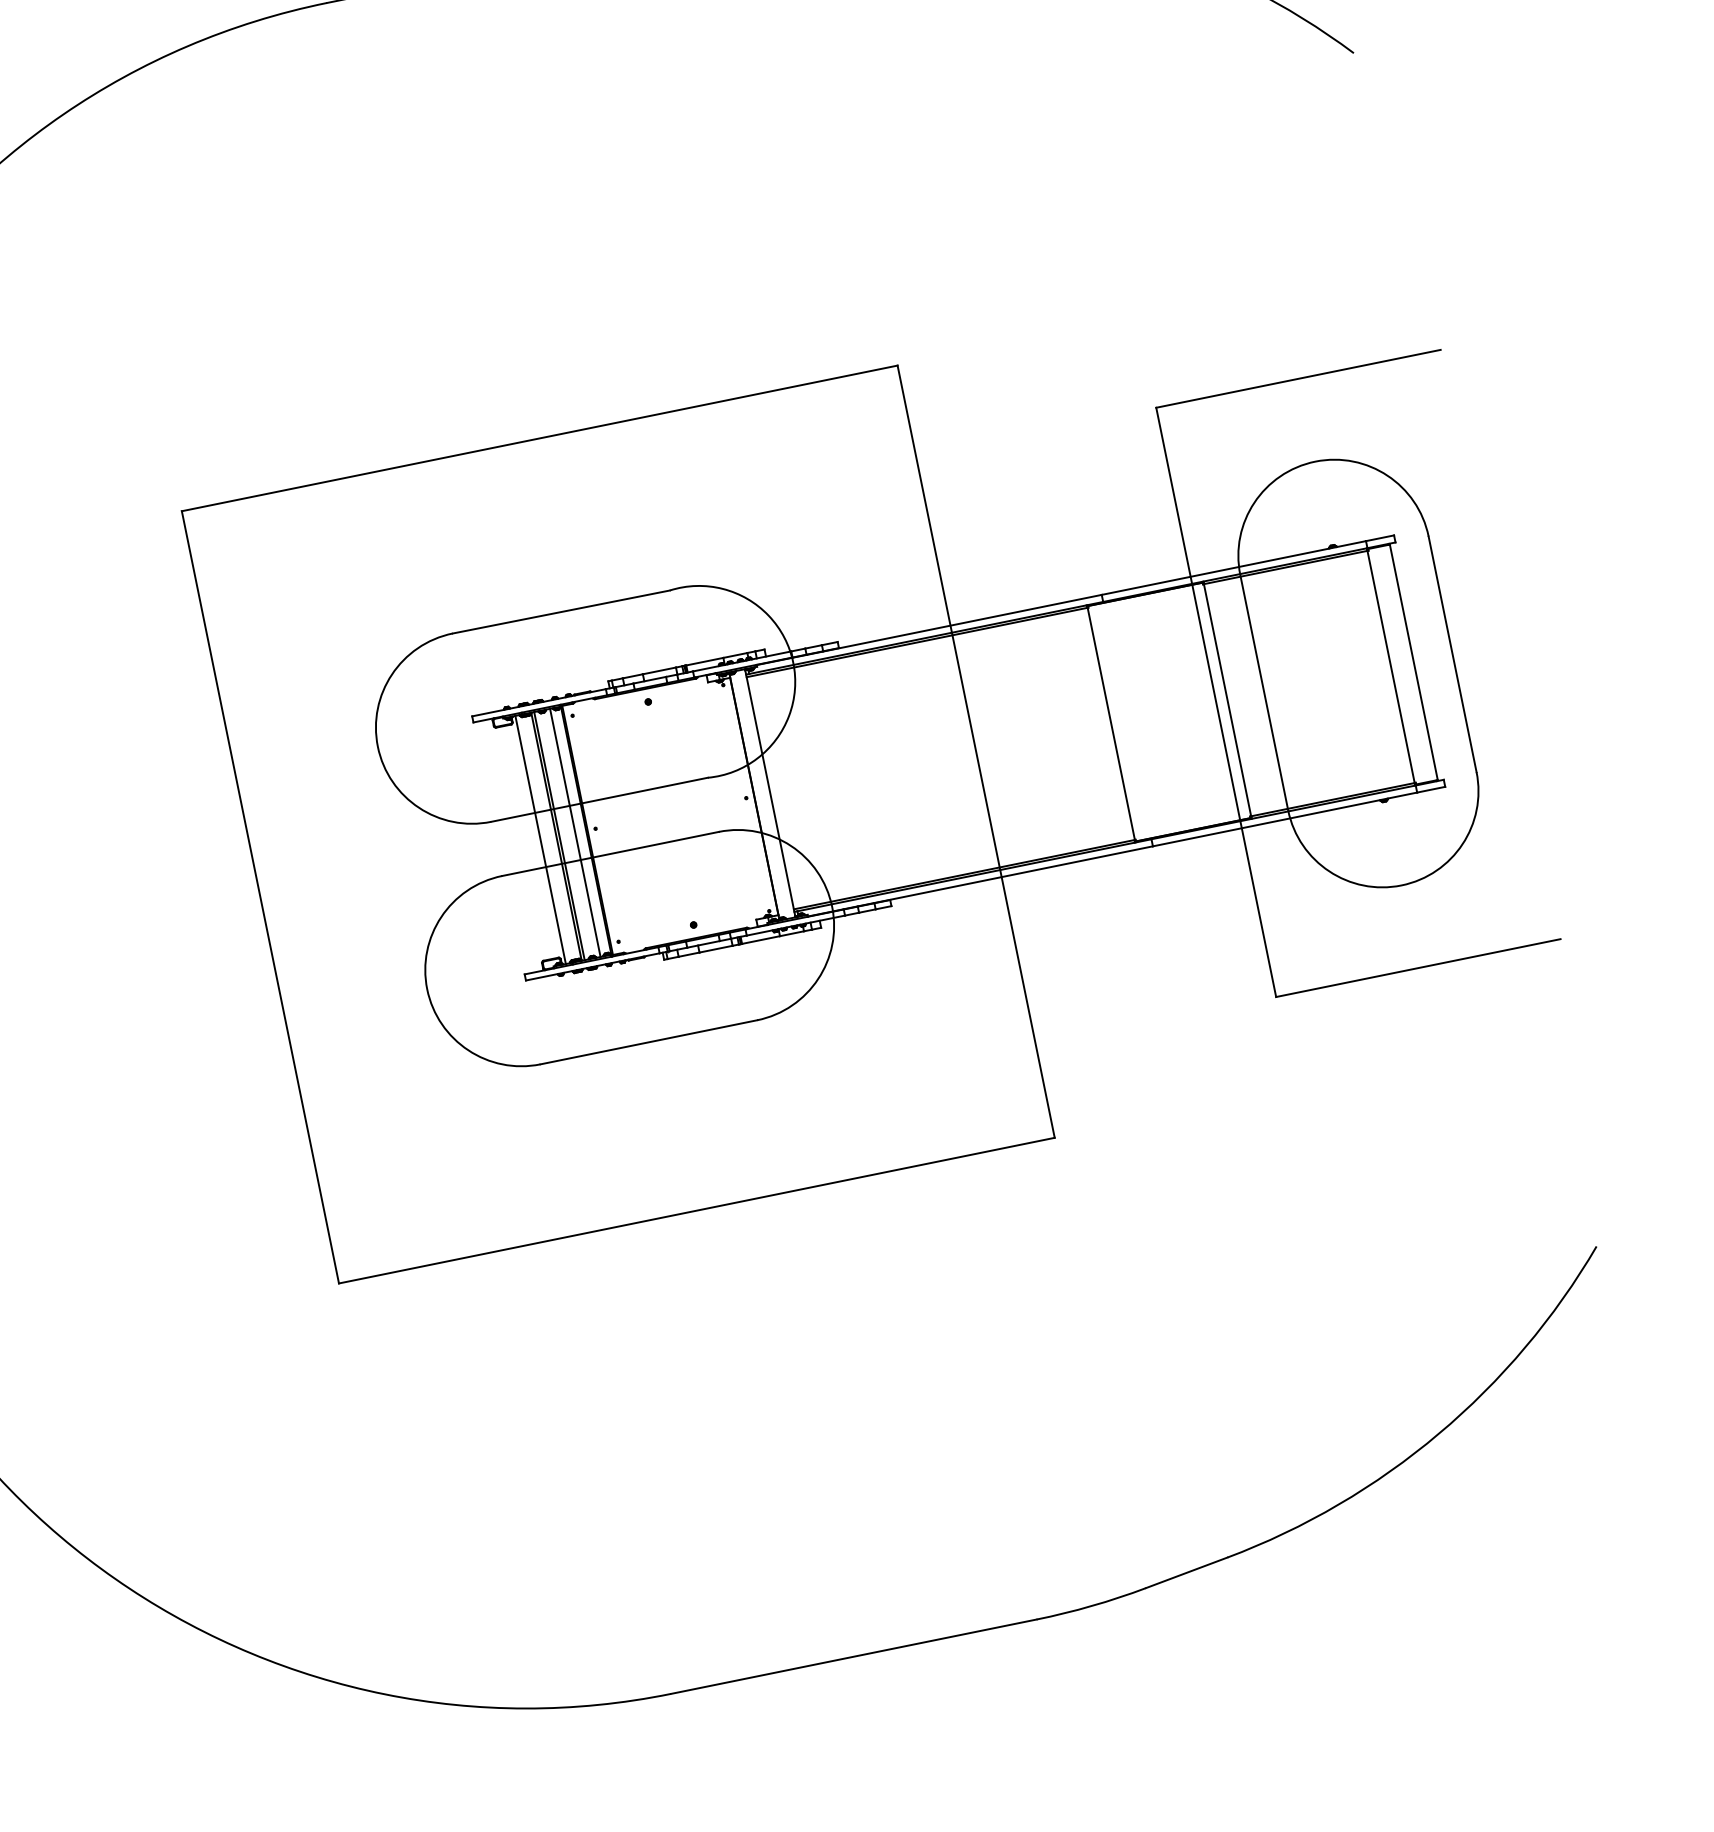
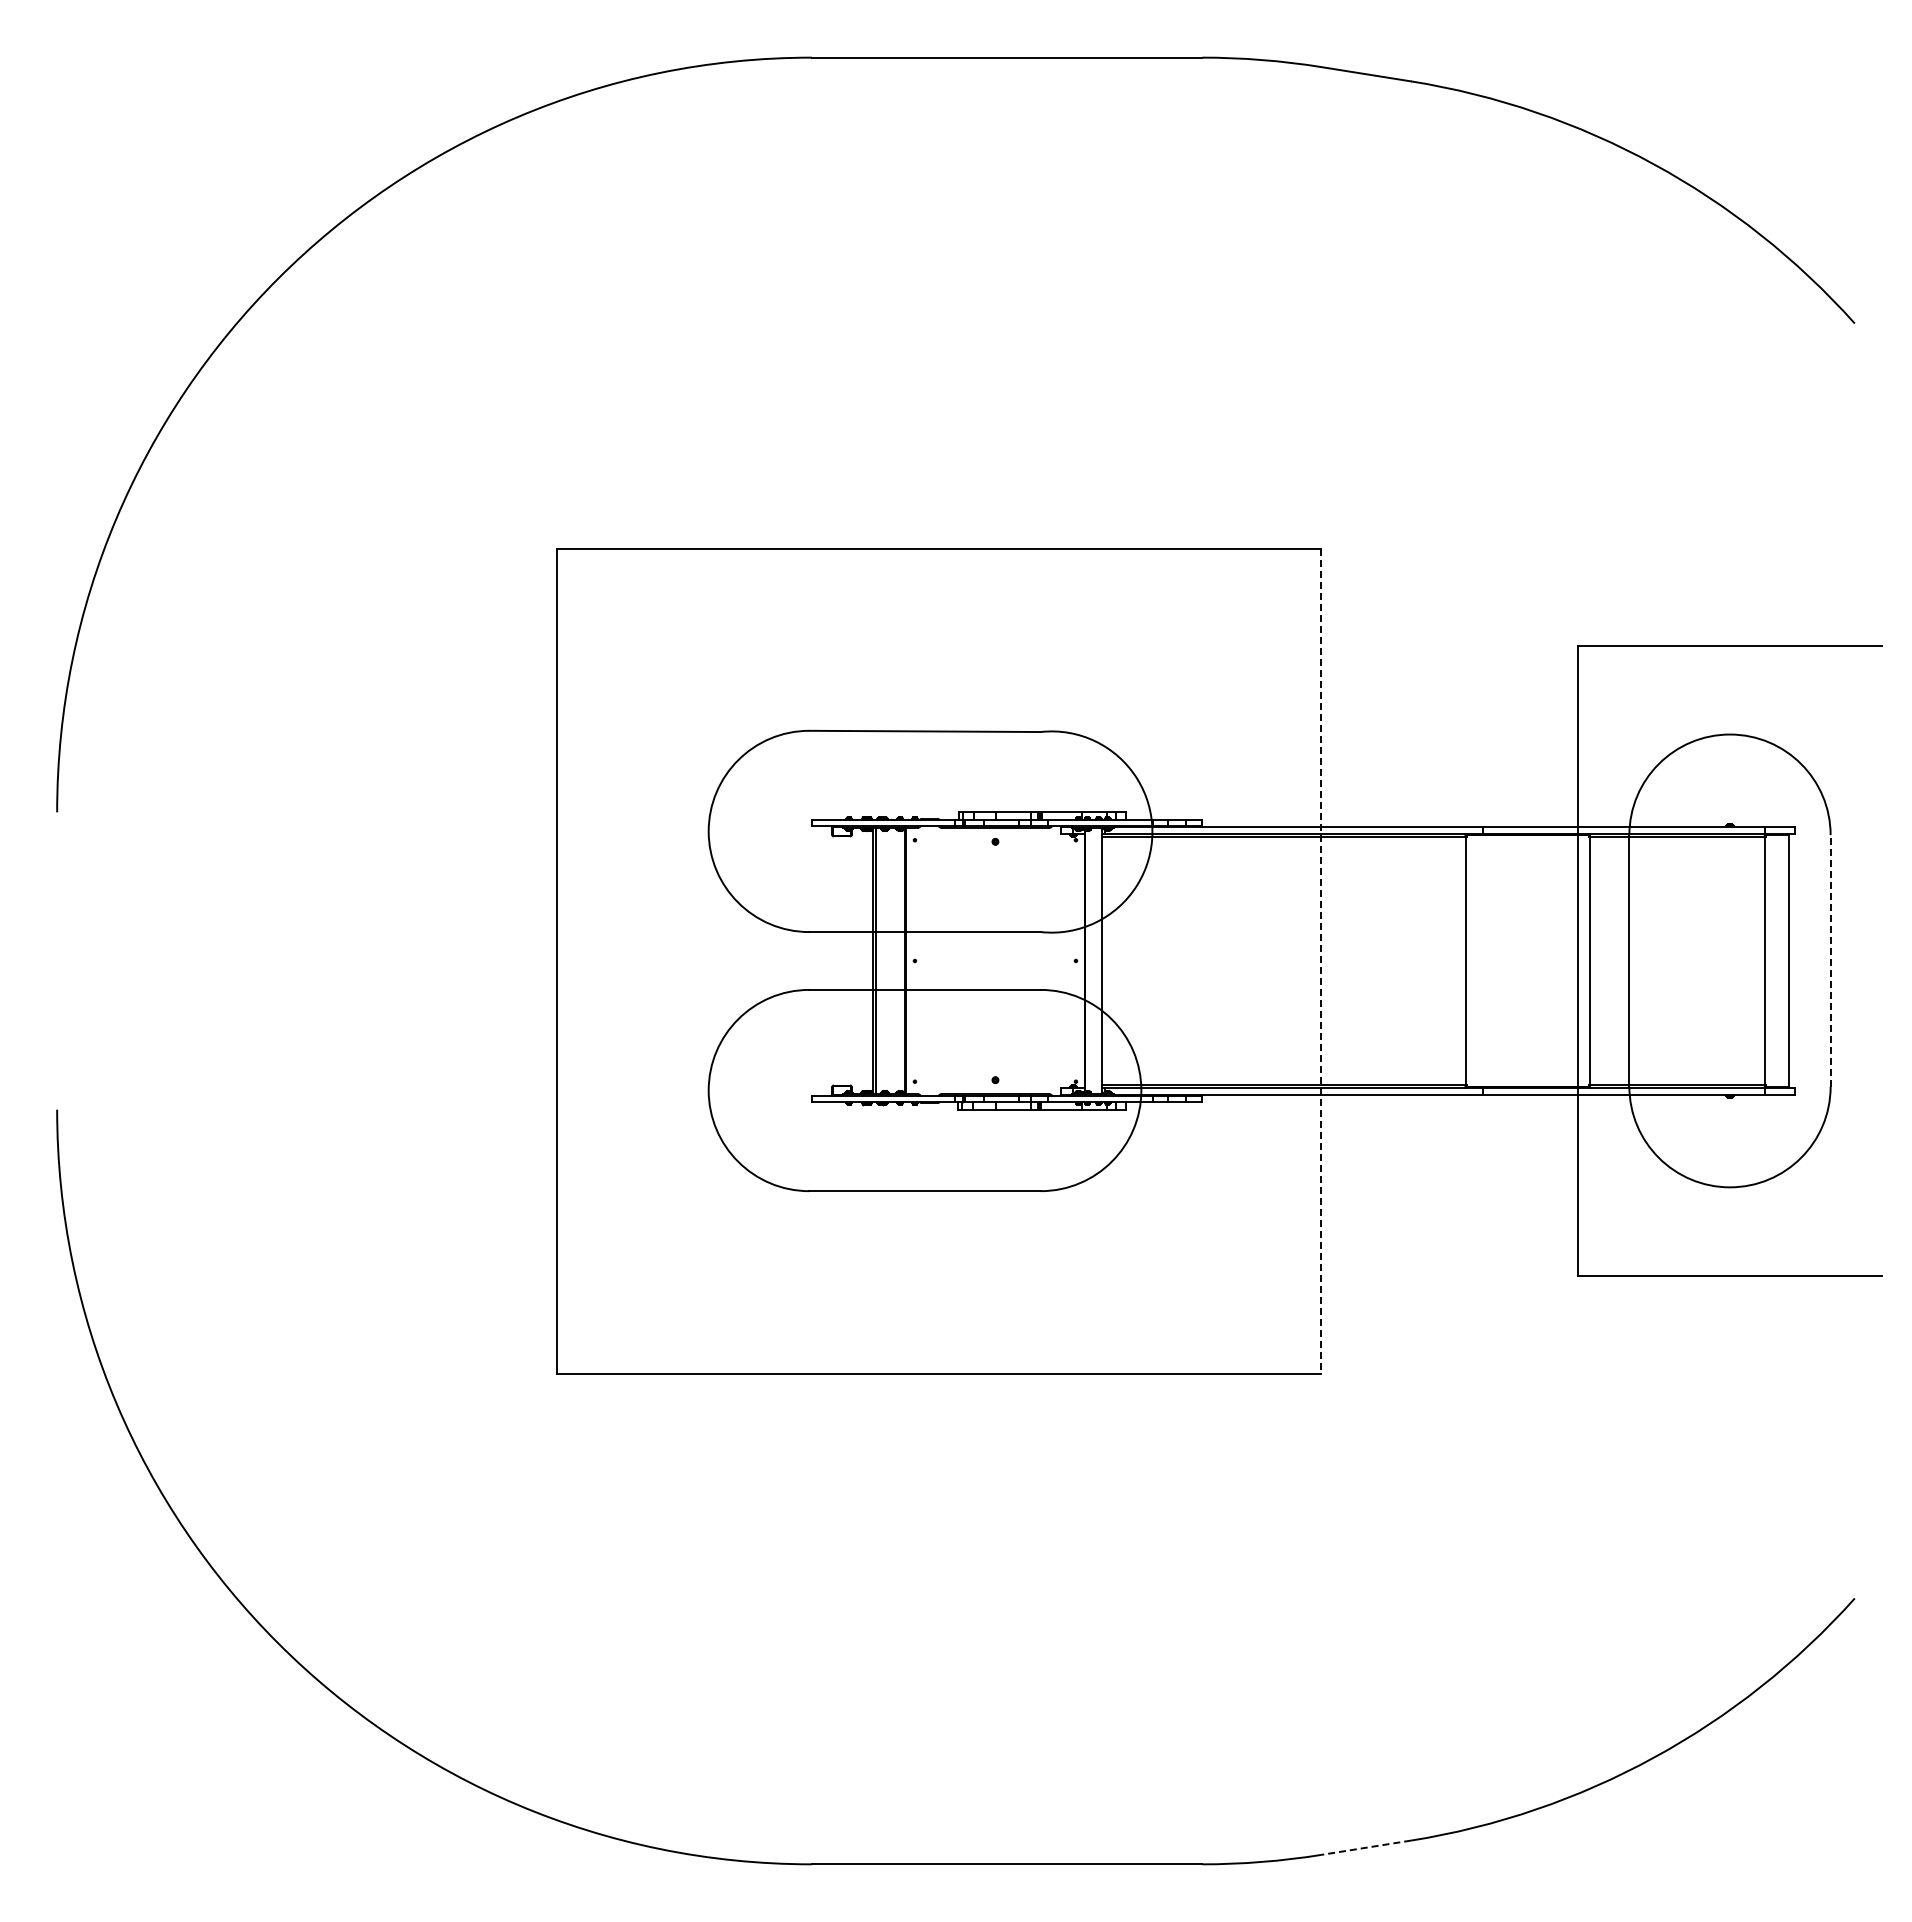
line: (1452, 654) -> (1830, 960), solid -> dashed
line: (976, 751) -> (1321, 961), solid -> dashed
line: (575, 832) -> (893, 960), removed
line: (540, 839) -> (856, 960), removed
line: (1187, 1572) -> (1366, 1847), solid -> dashed

